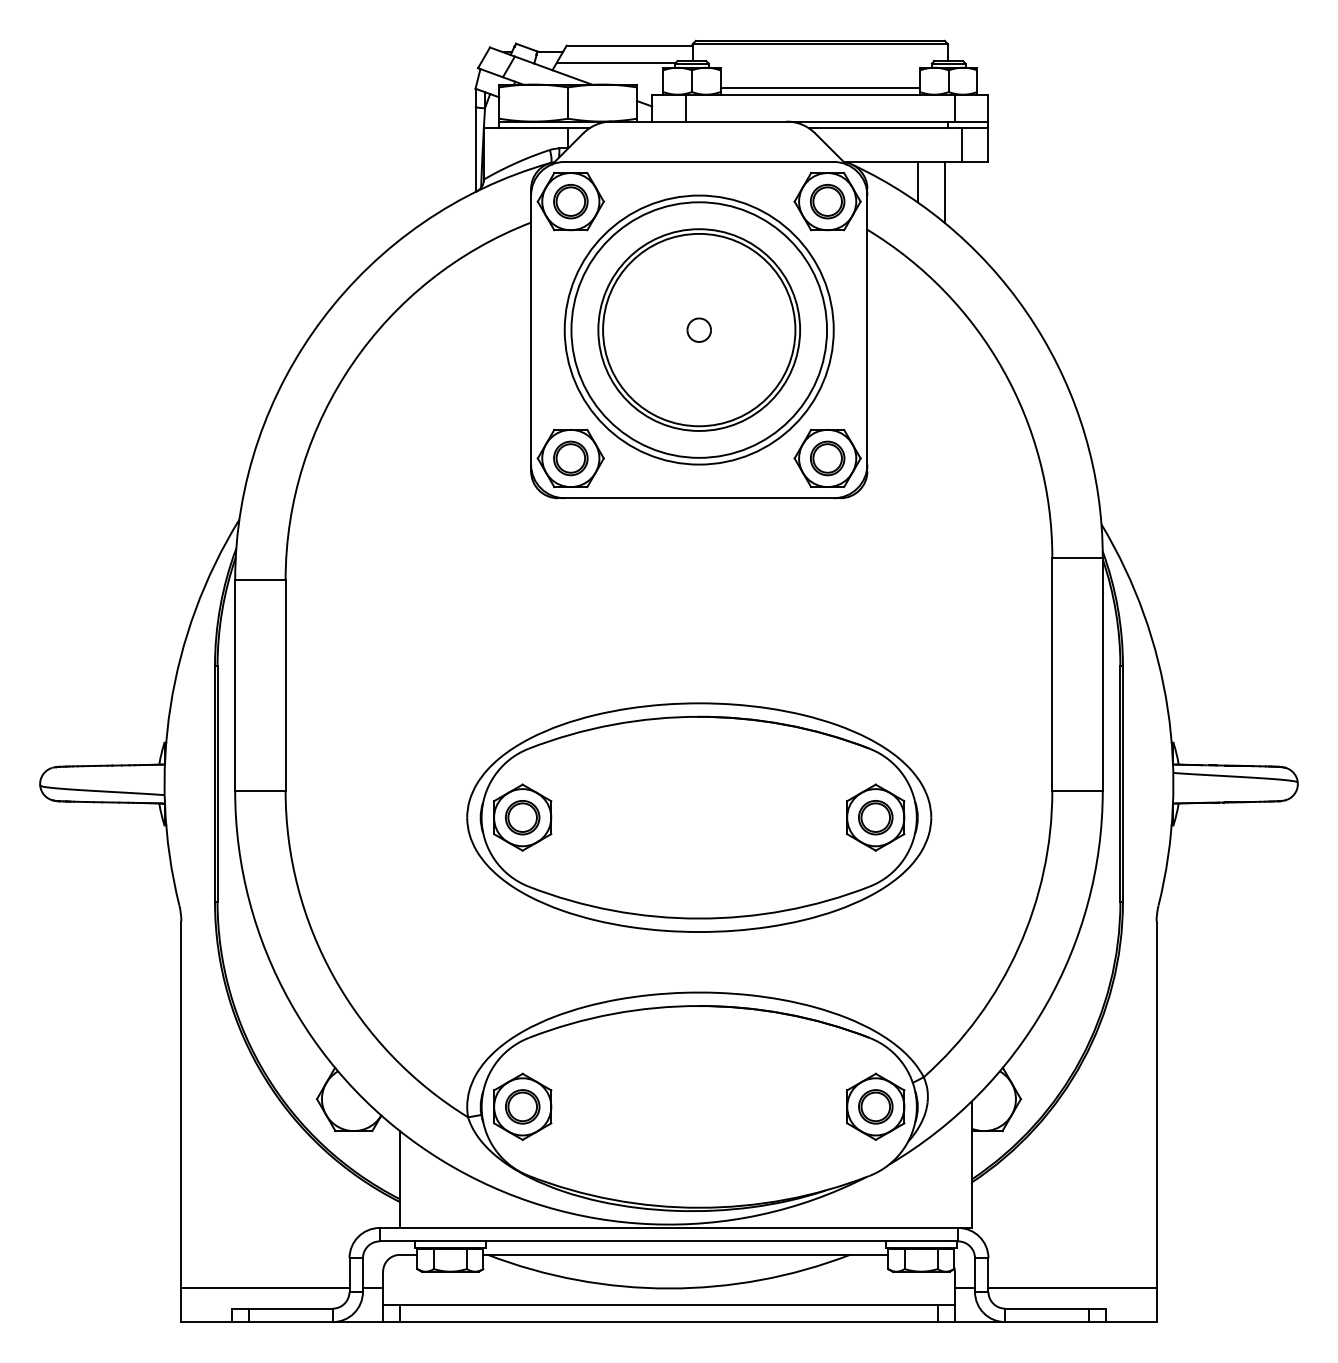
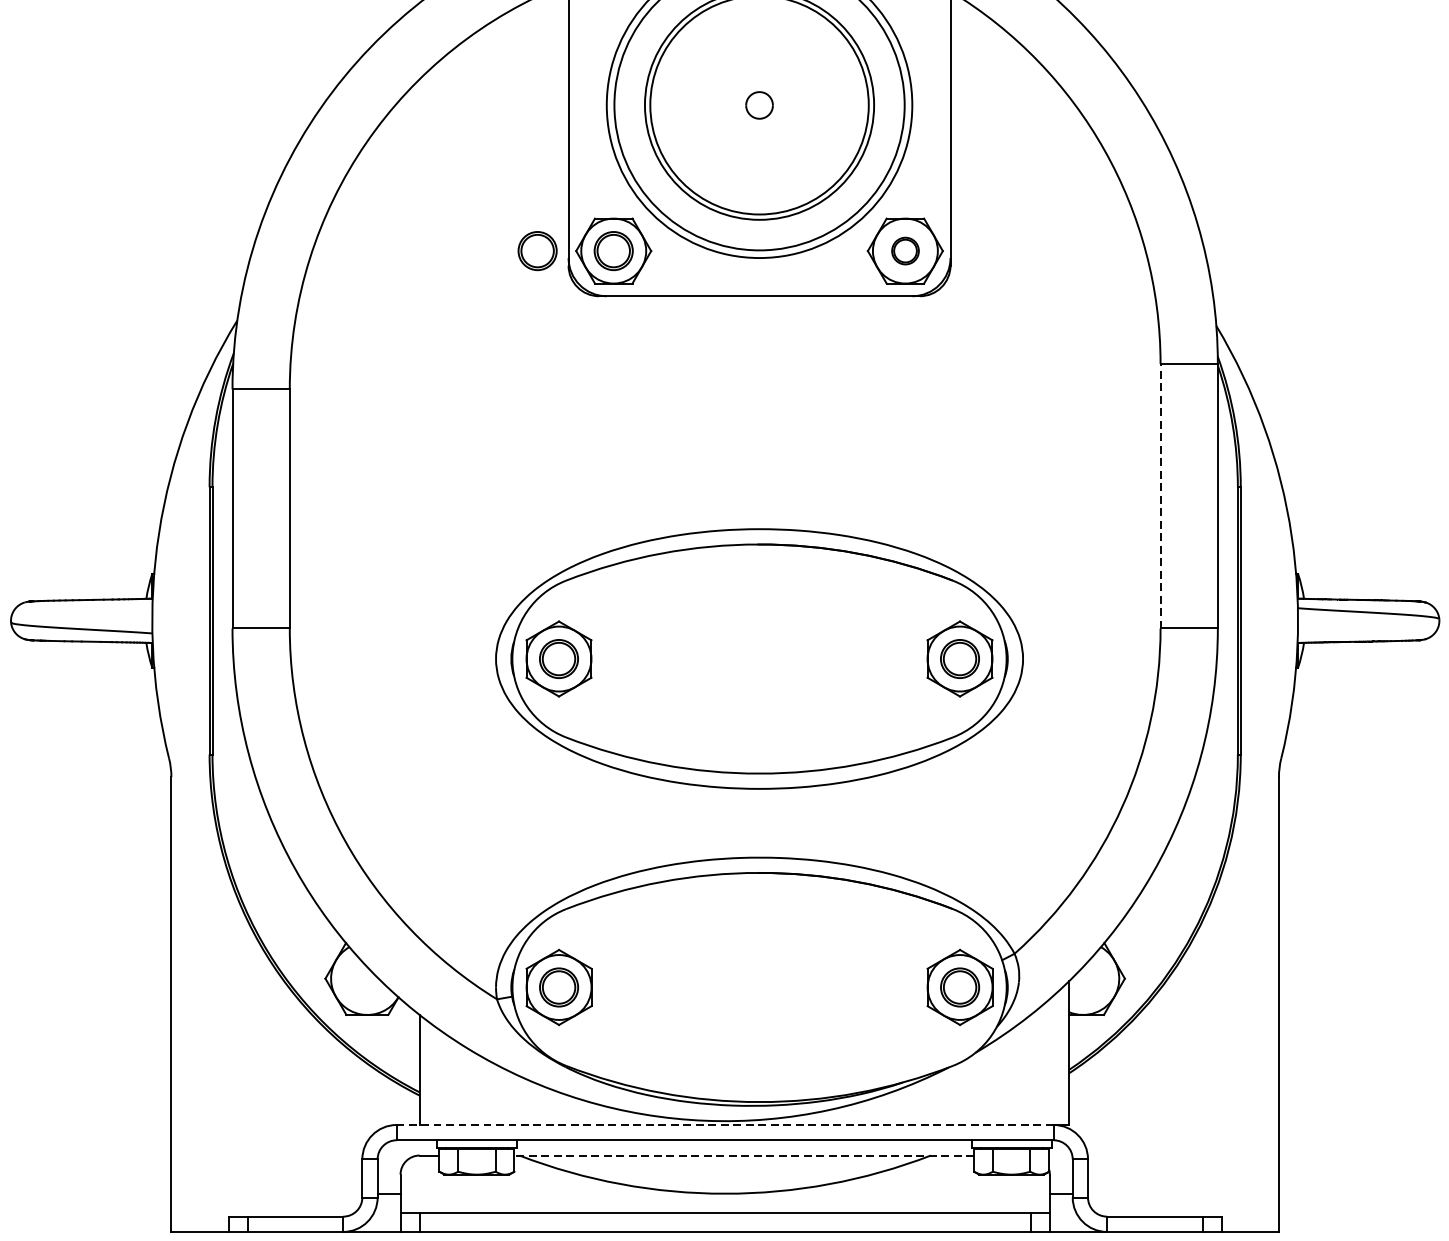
part: (503, 458) -> (537, 251), added
part: (827, 458) -> (905, 251), size x0.7
line: (1052, 673) -> (1160, 495), solid -> dashed
line: (668, 1227) -> (724, 1124), solid -> dashed
line: (685, 1254) -> (743, 1155), solid -> dashed
line: (265, 1288) -> (266, 1193), removed
line: (1072, 1288) -> (1183, 1193), removed

